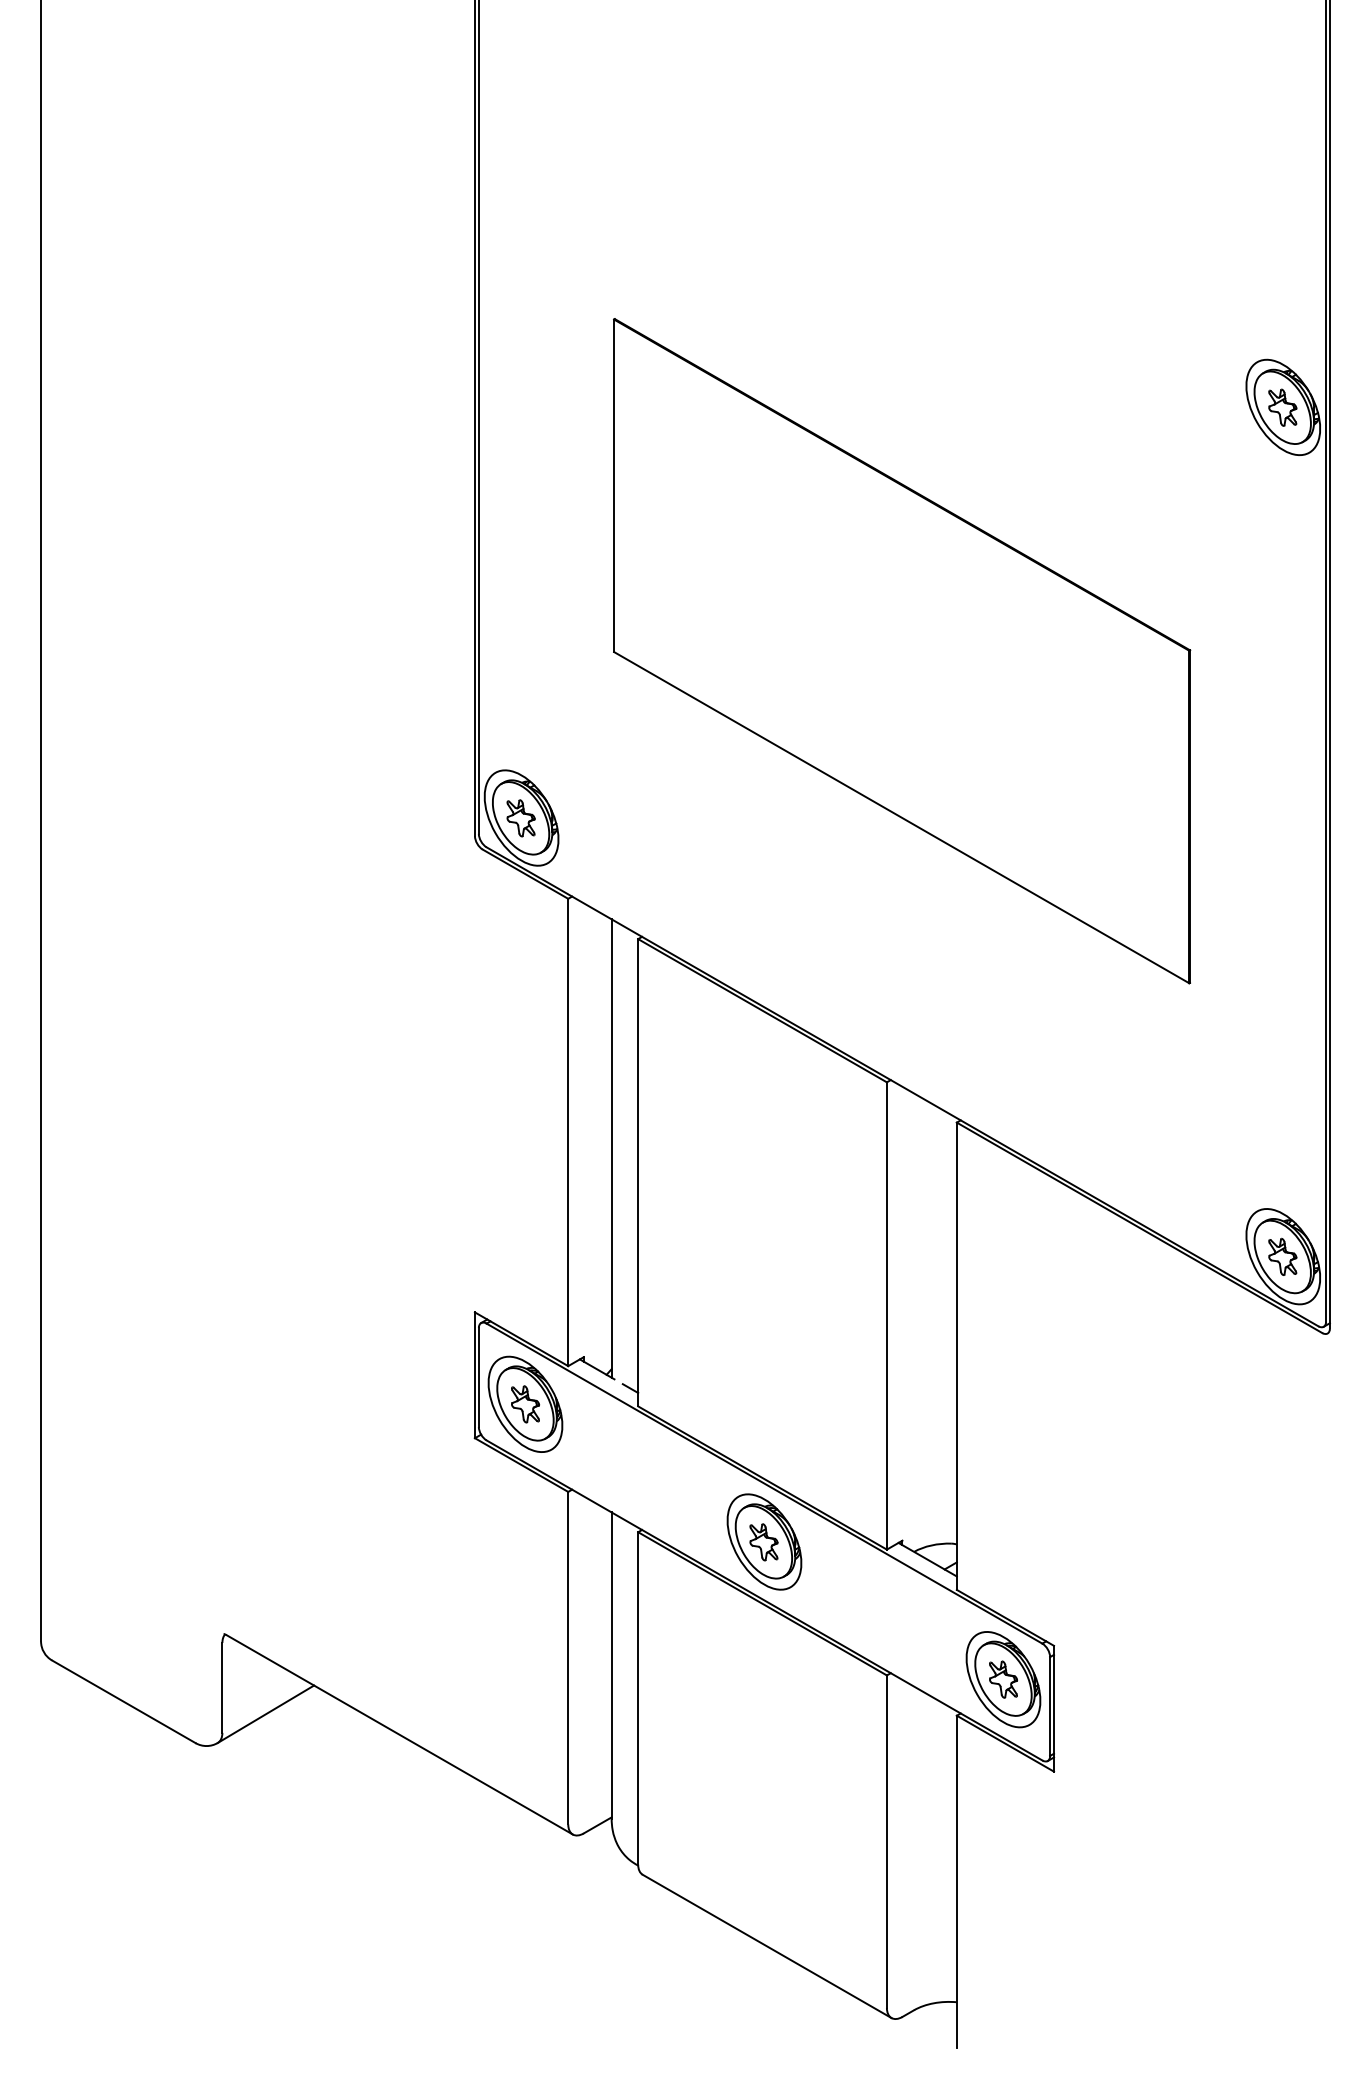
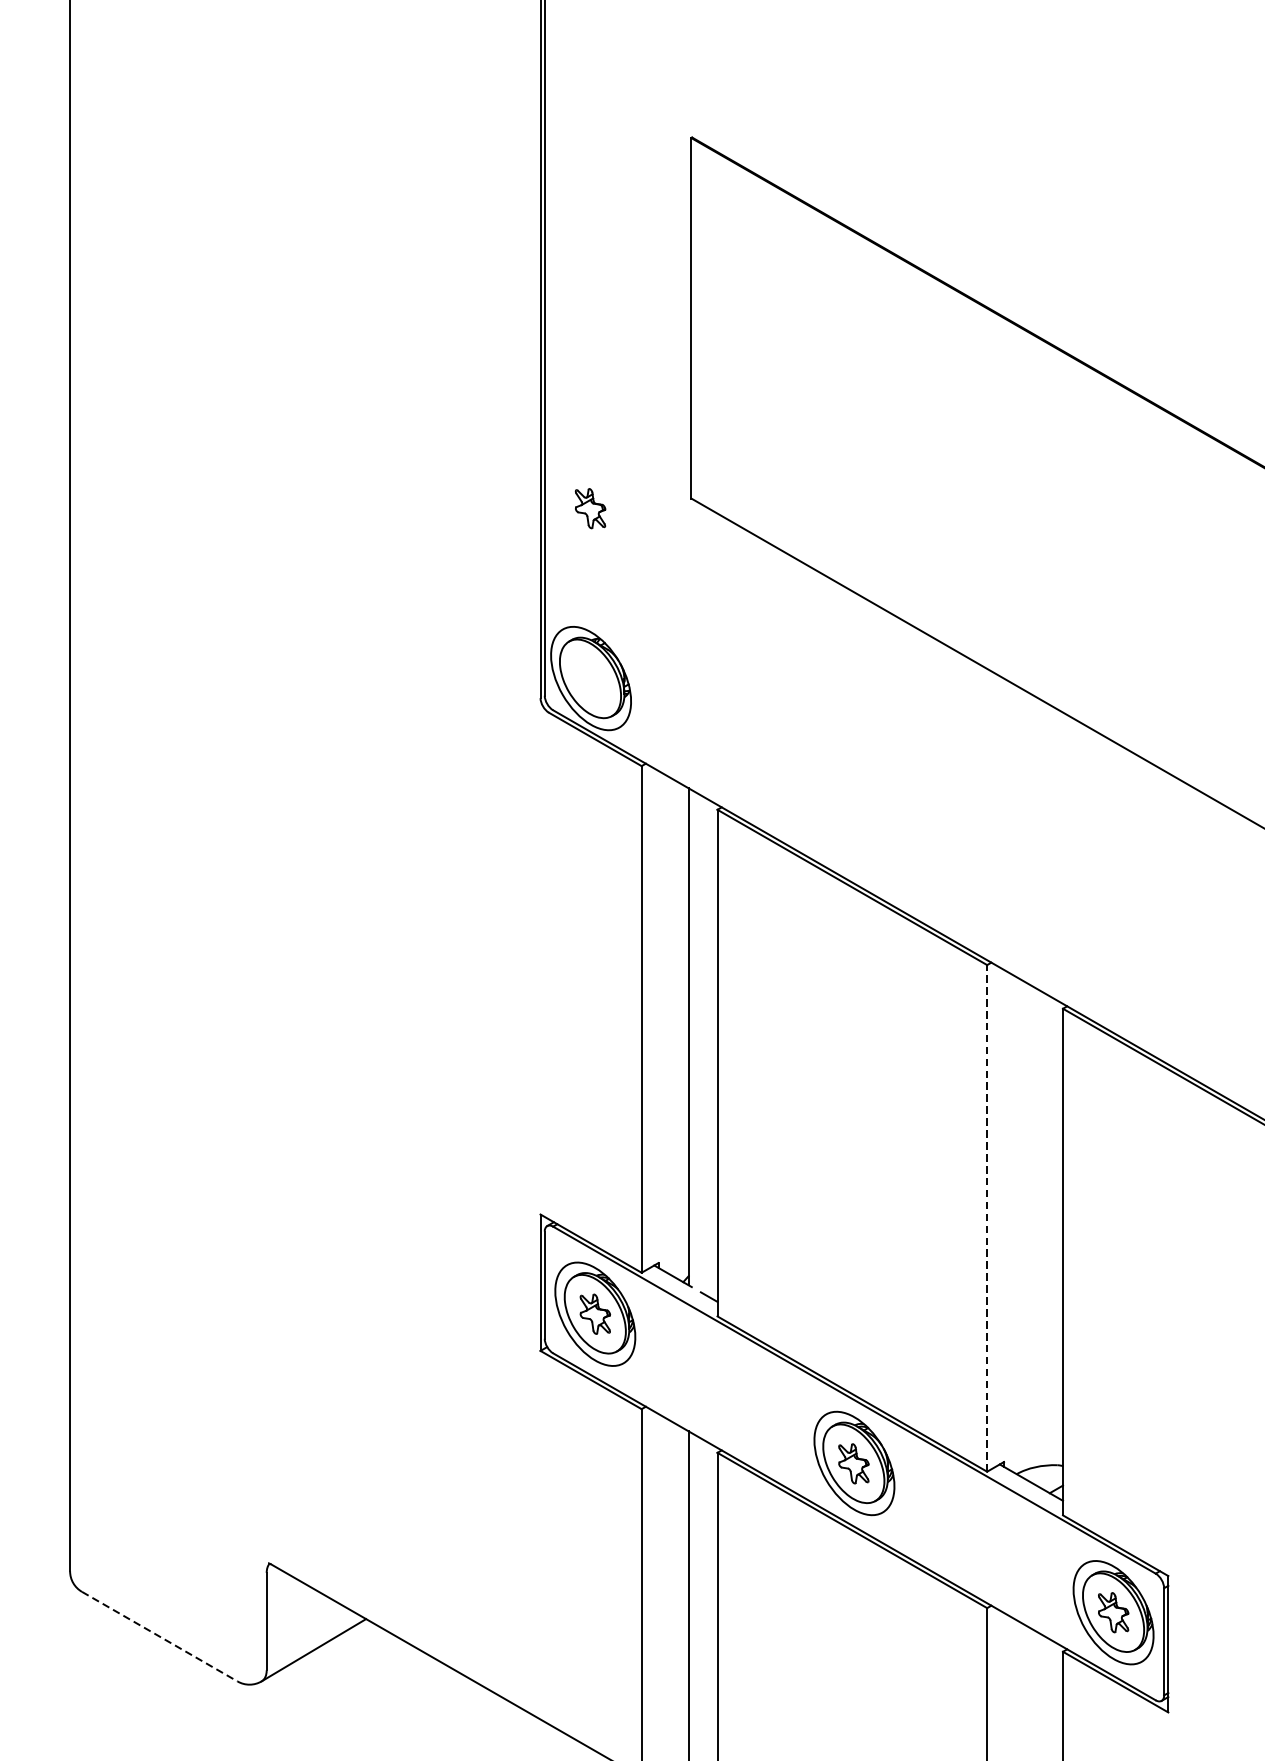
part: (520, 818) -> (589, 508), moved
line: (886, 1315) -> (986, 1217), solid -> dashed
line: (123, 1701) -> (159, 1636), solid -> dashed

